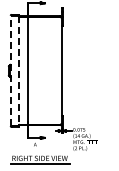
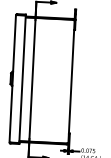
line: (10, 70) -> (12, 78), dashed -> solid
line: (19, 71) -> (22, 80), dashed -> solid

